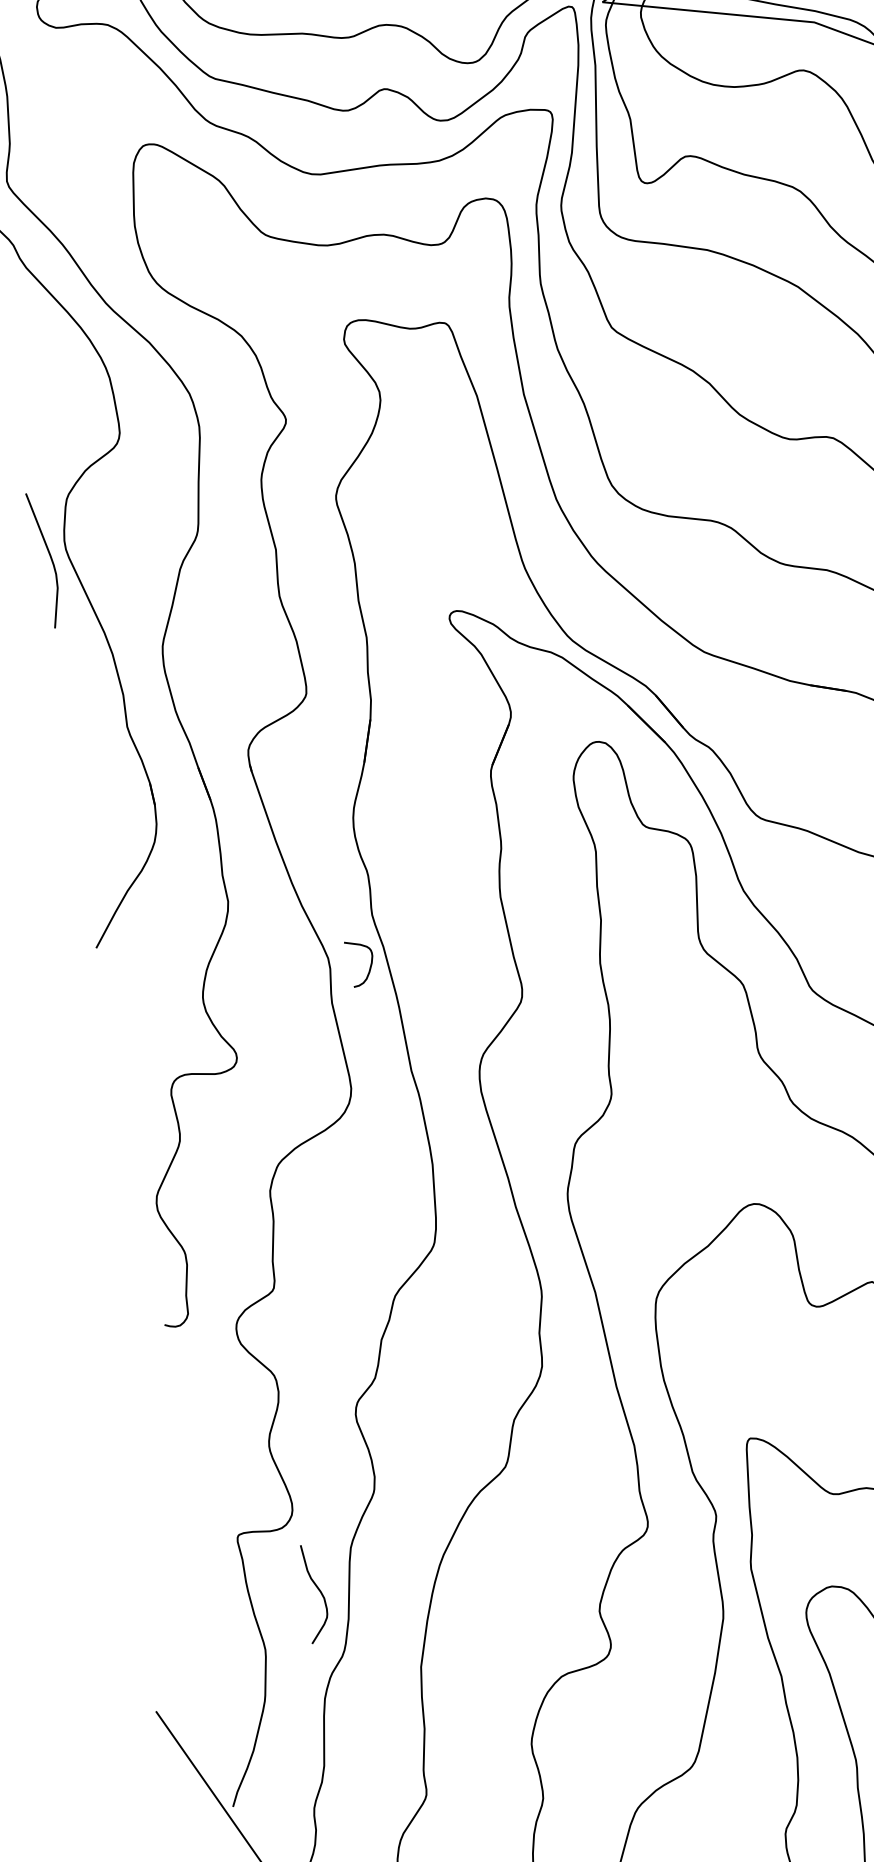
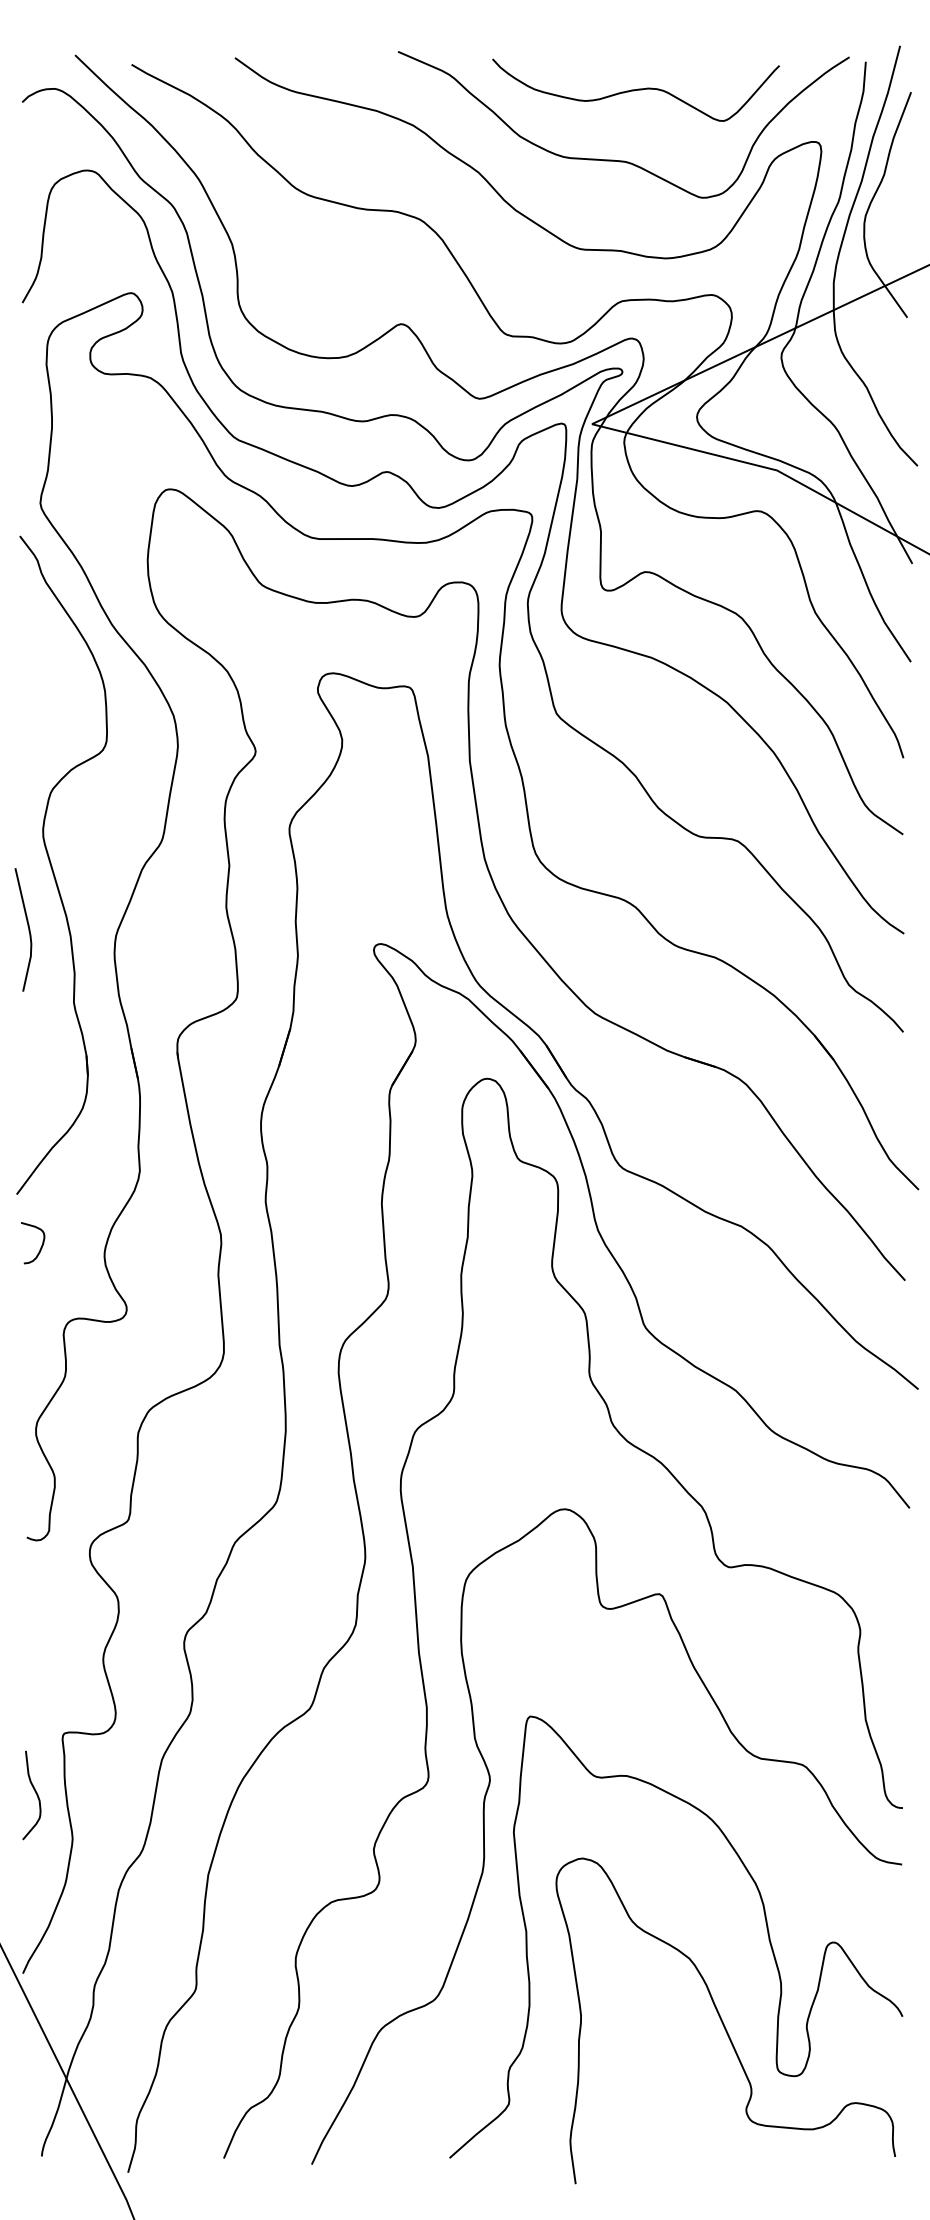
curve: (49, 555) -> (27, 926), moved
curve: (369, 966) -> (40, 1247), moved
curve: (318, 1590) -> (35, 1793), moved

